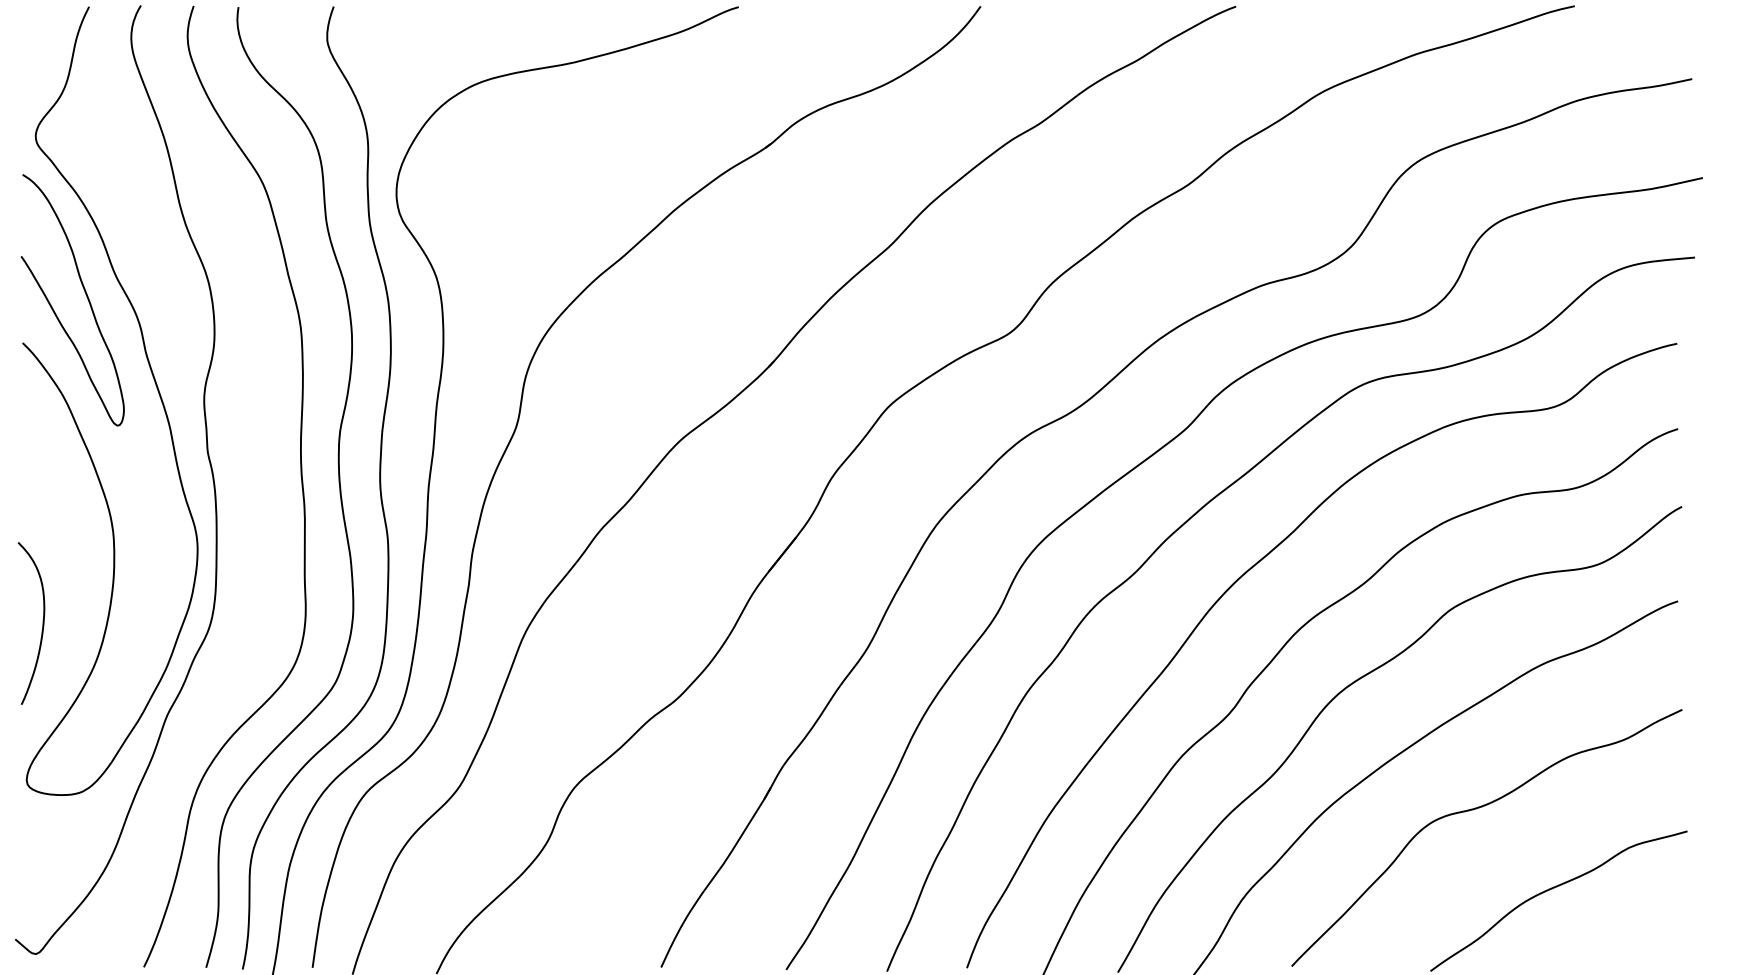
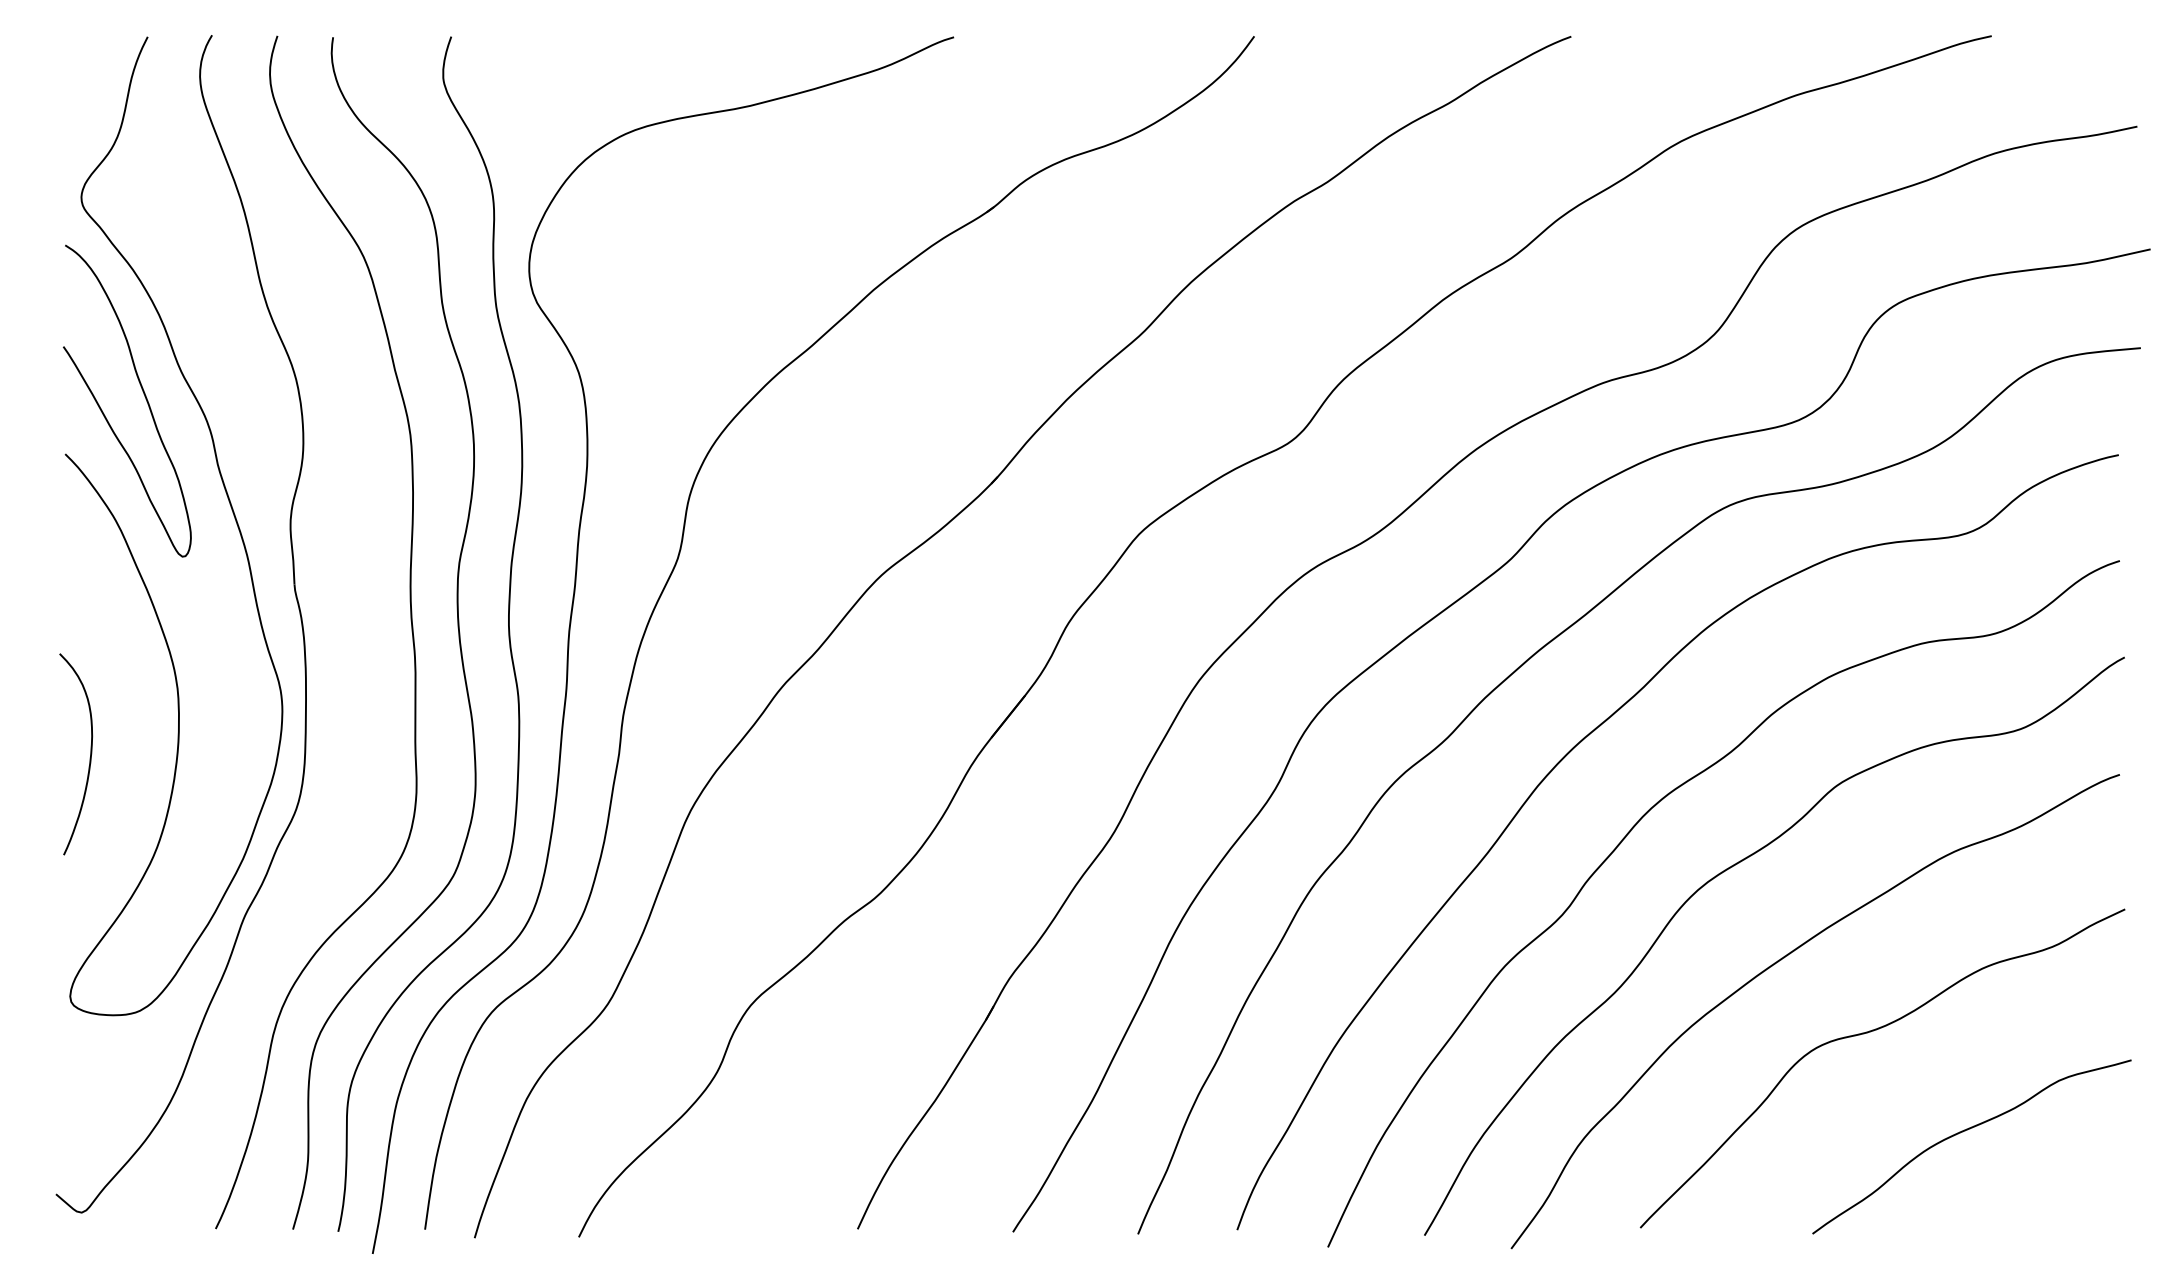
curve: (42, 626) -> (89, 757), moved

